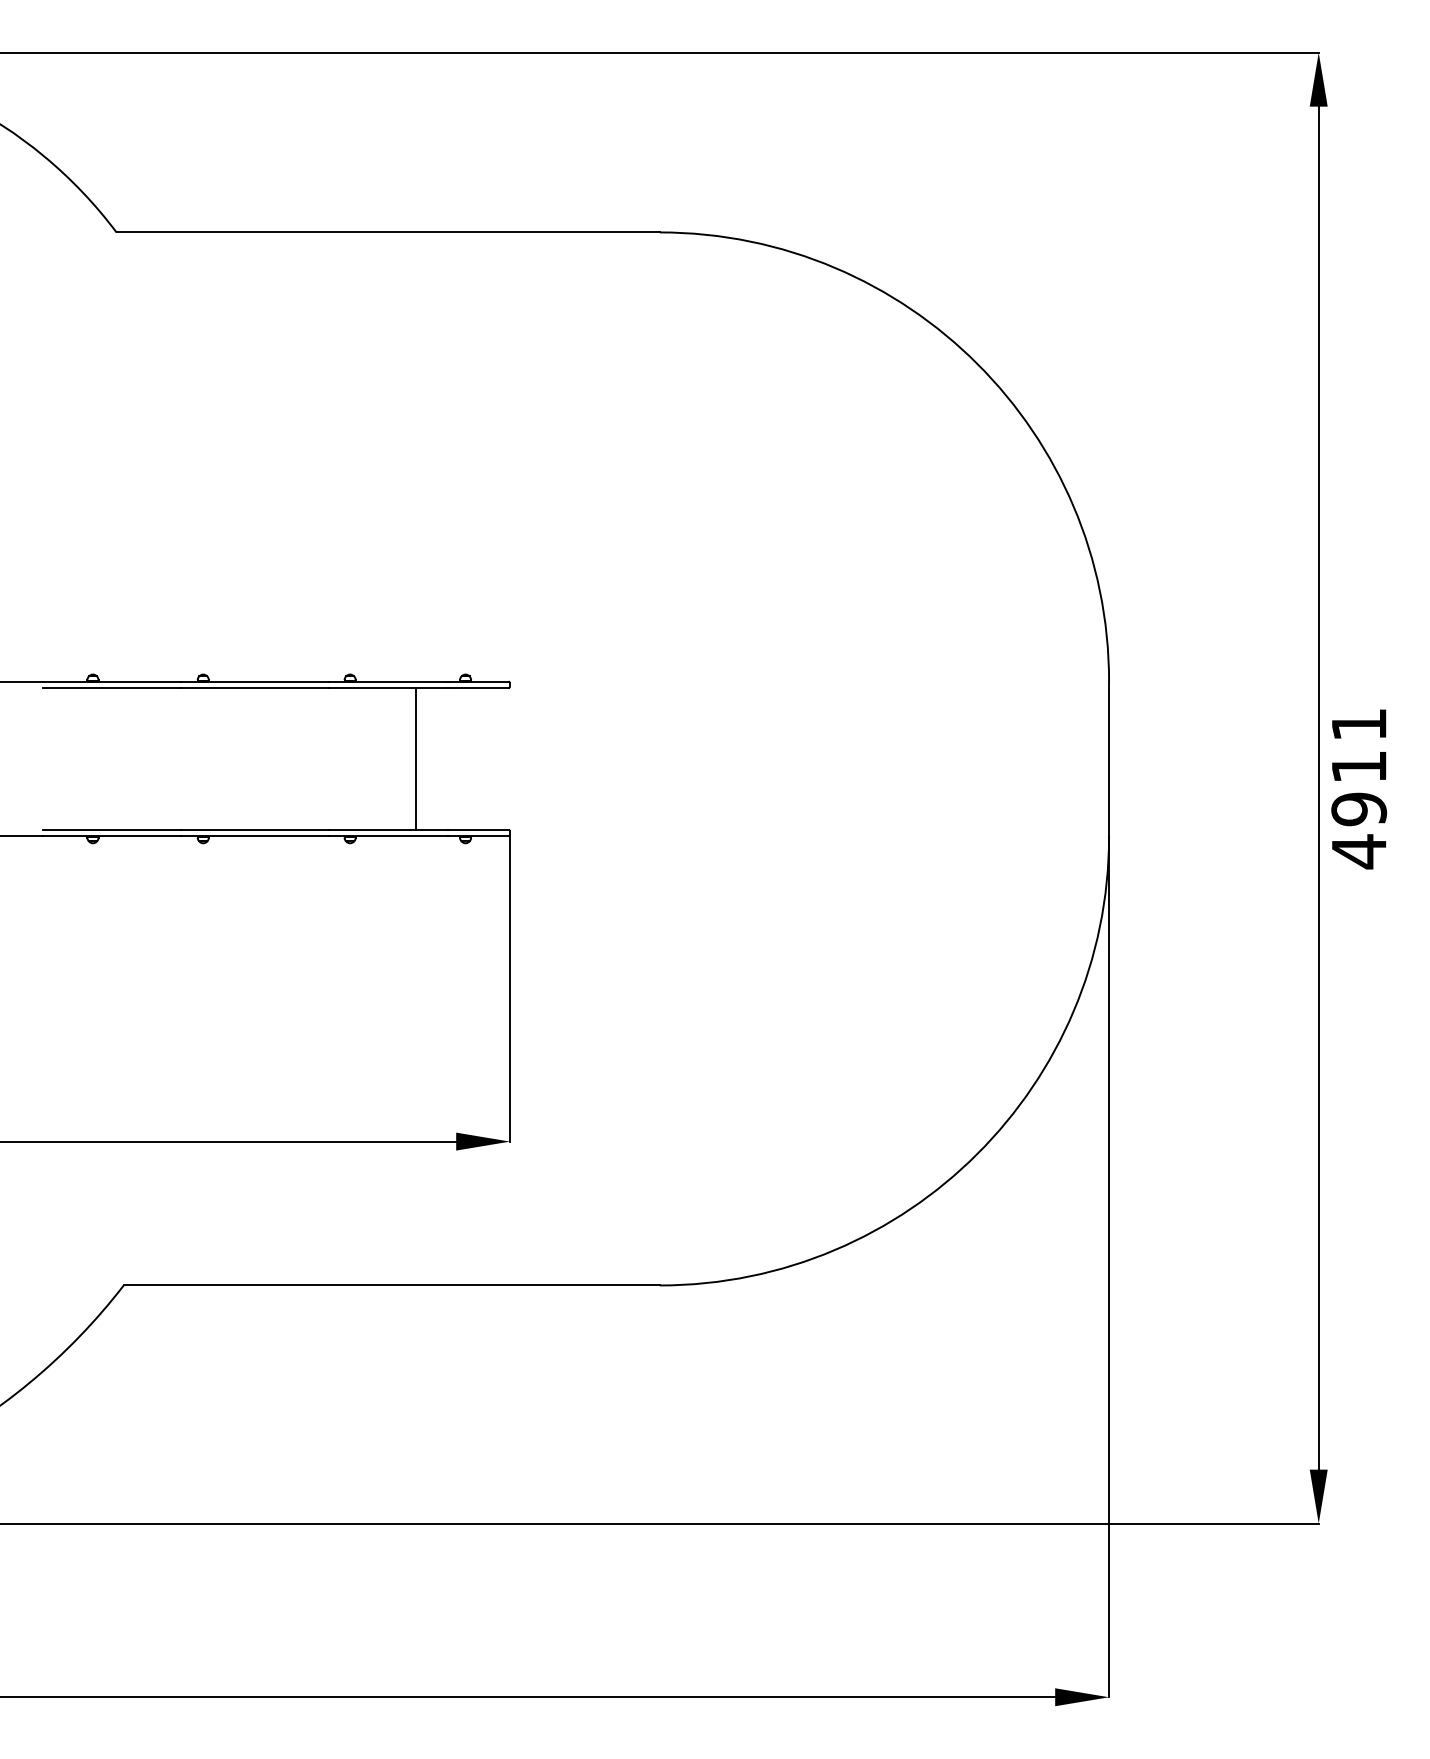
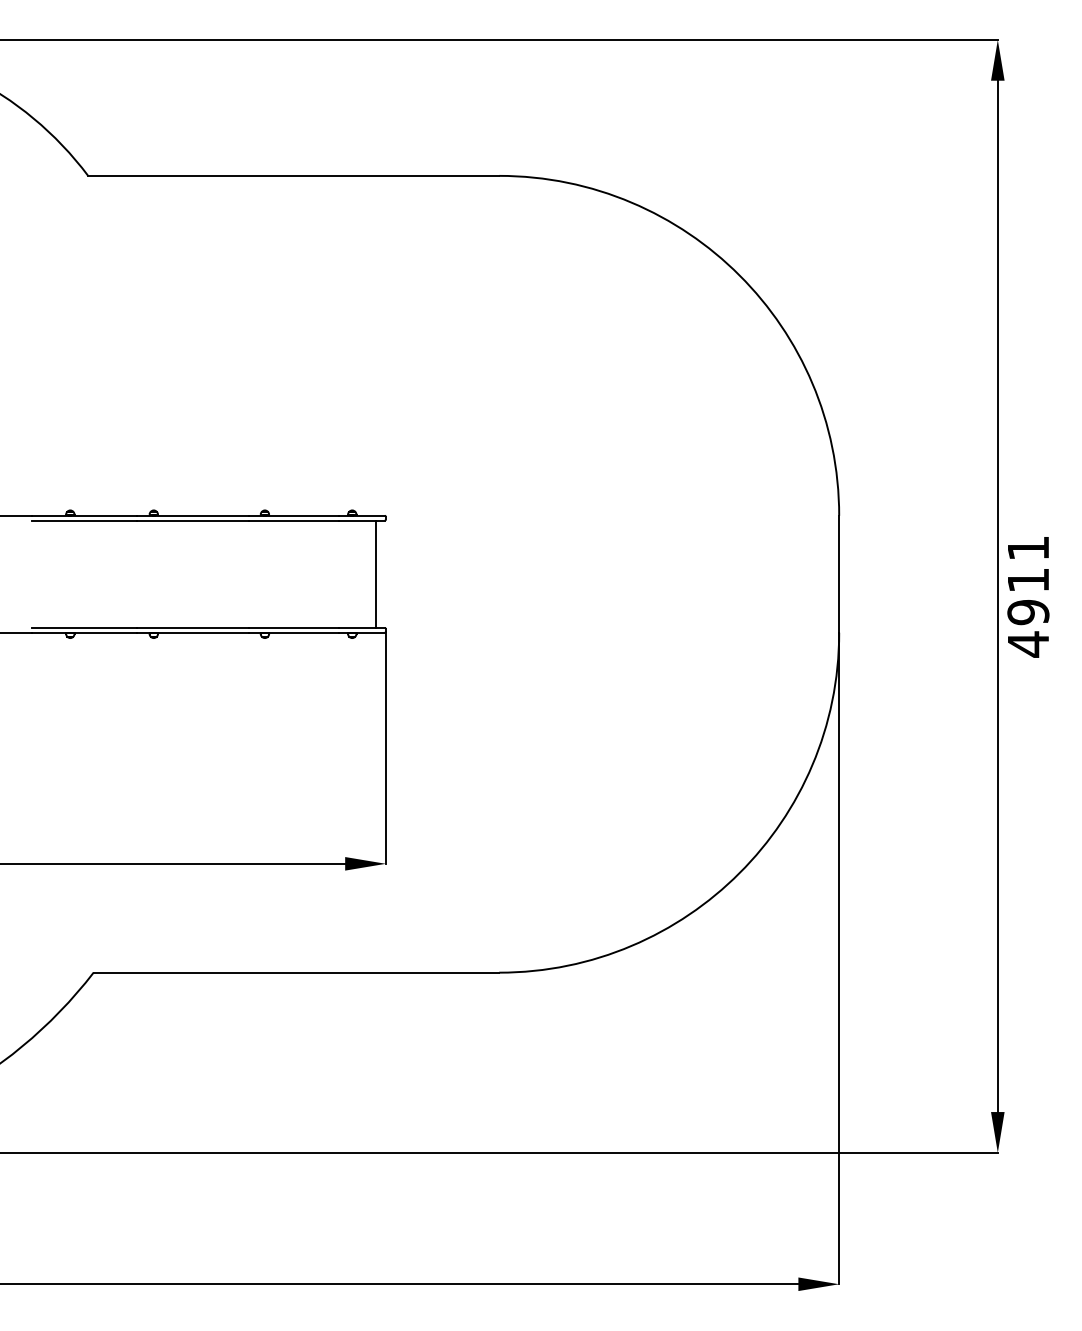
line: (415, 757) -> (375, 573), moved

